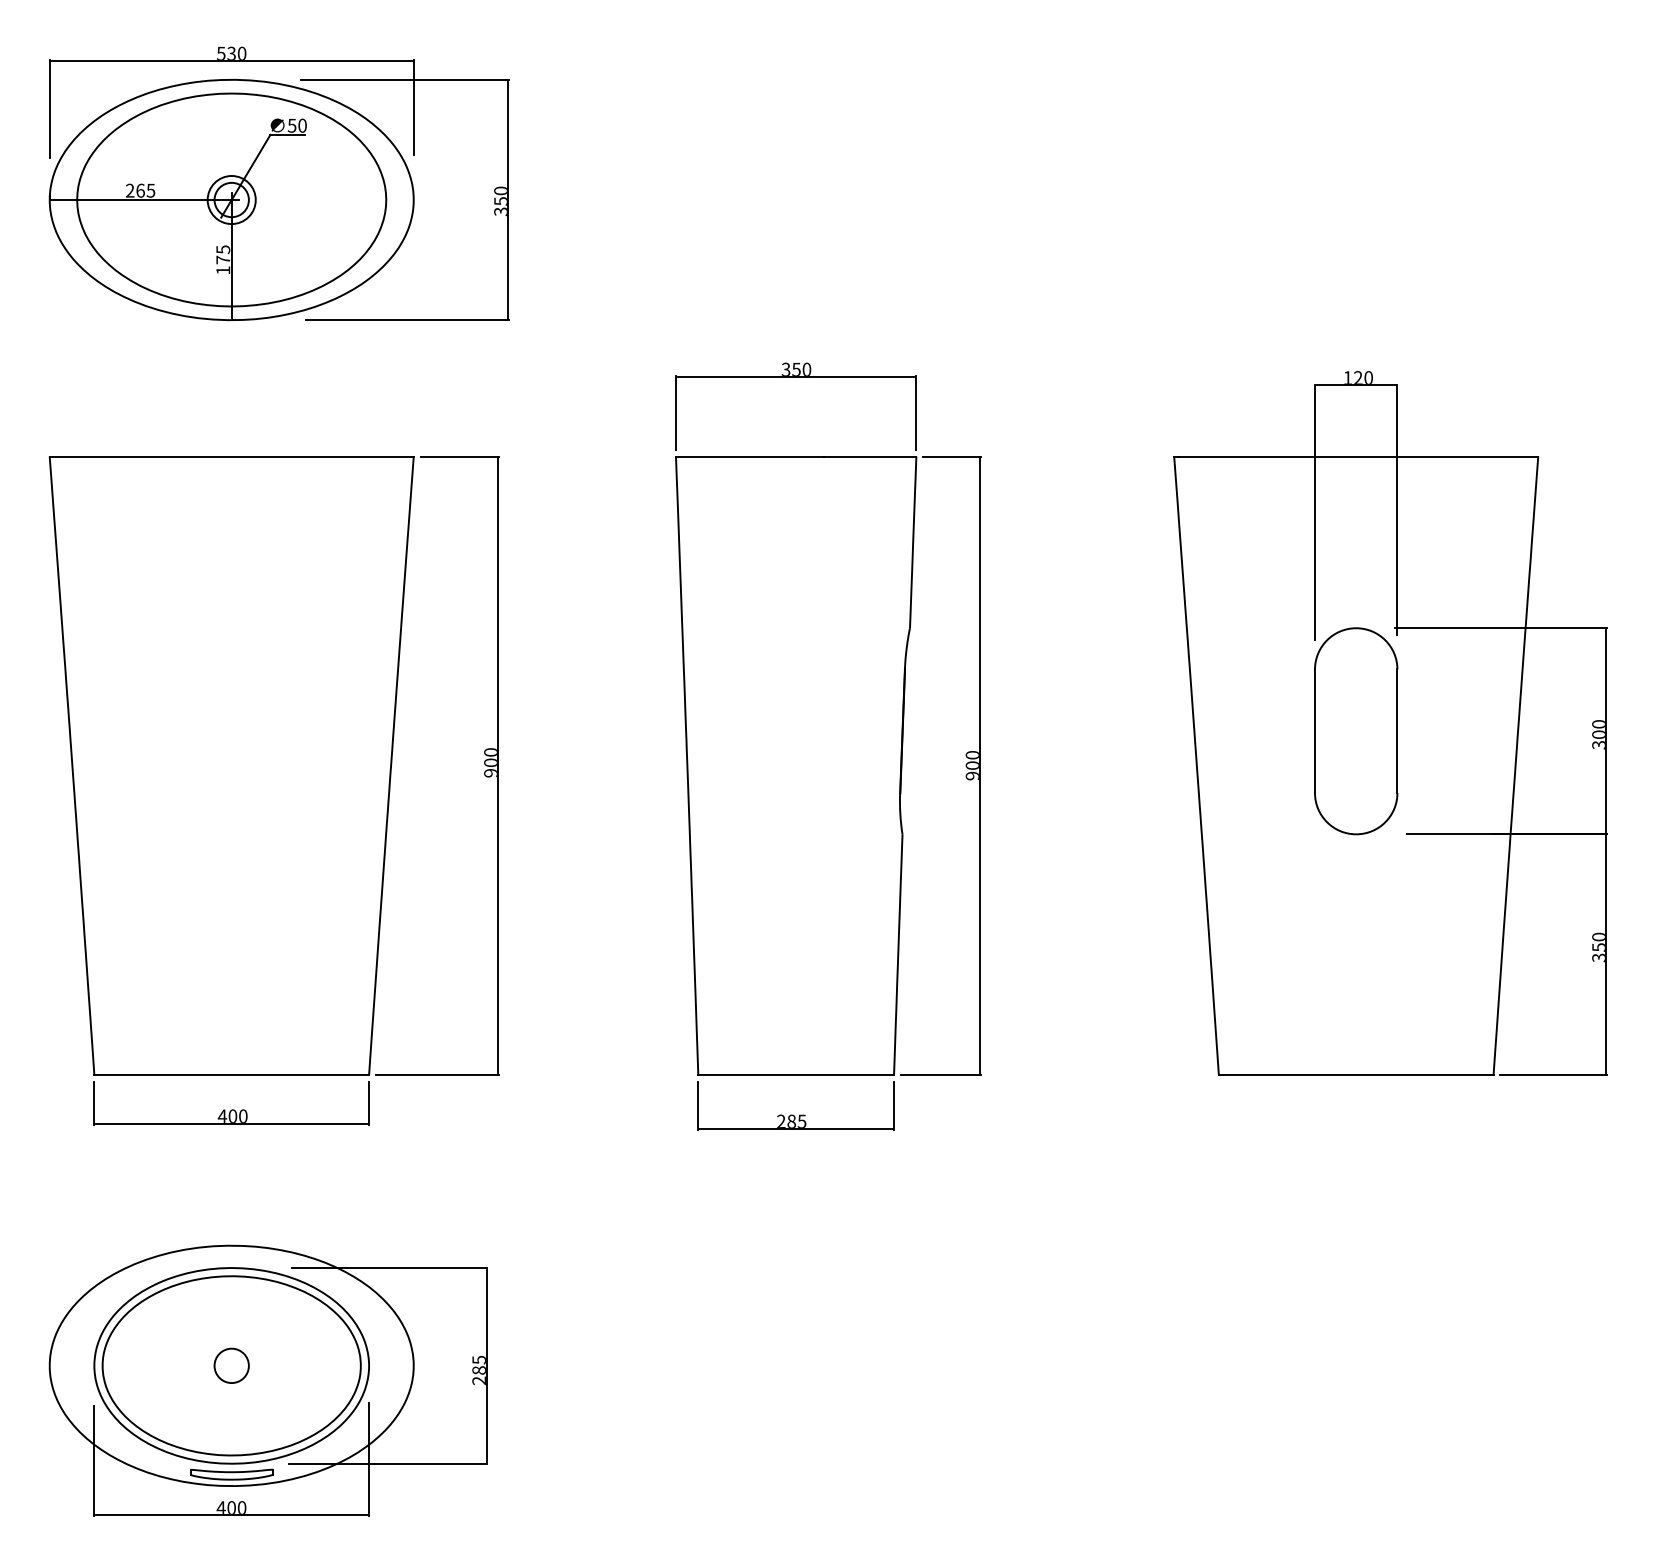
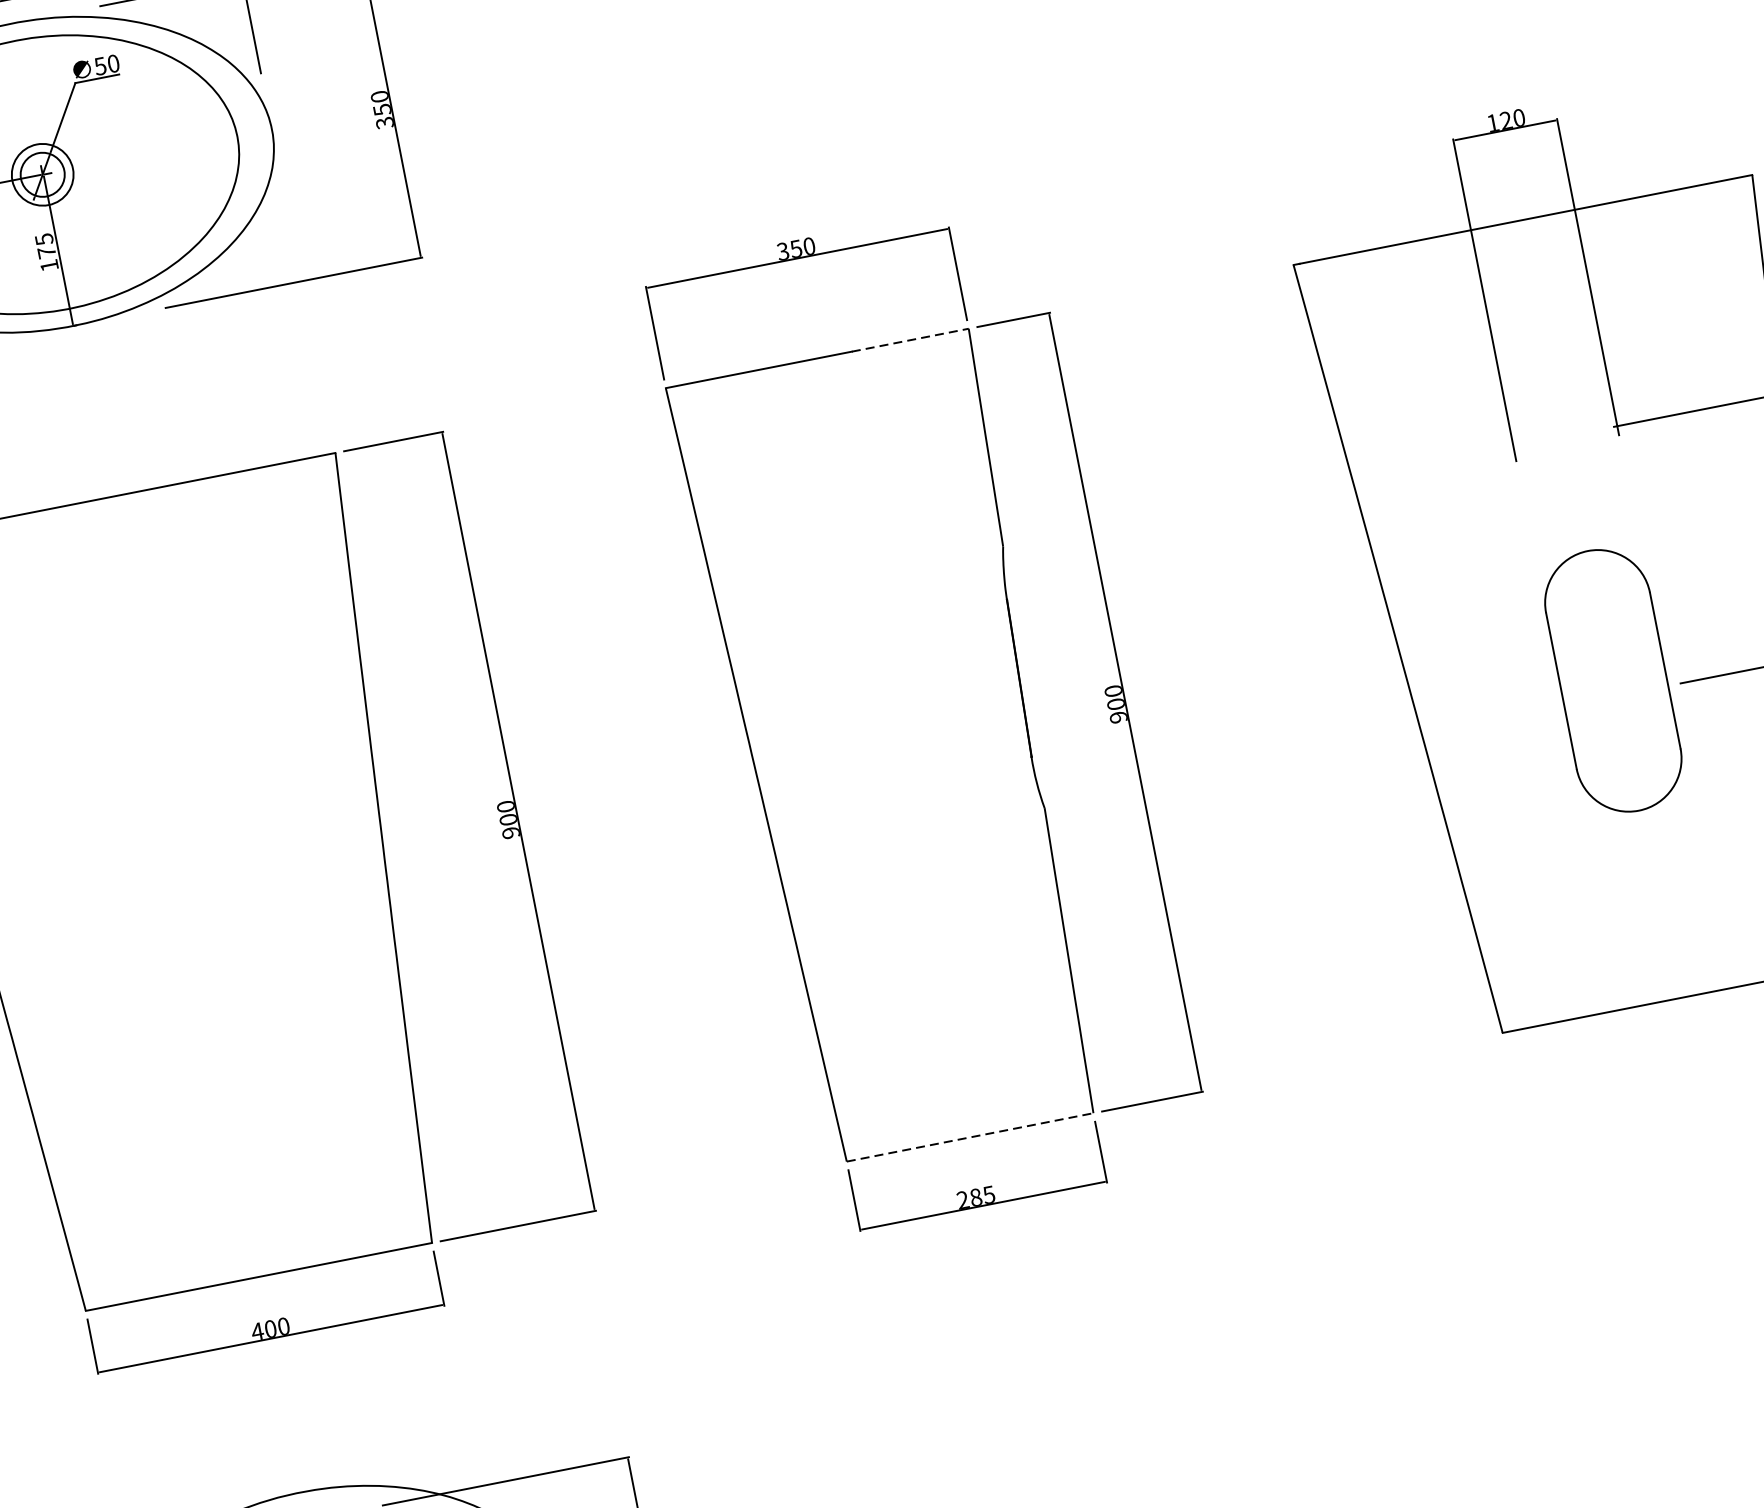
line: (870, 456) -> (910, 340), solid -> dashed
part: (1356, 731) -> (1613, 681), moved
line: (796, 1074) -> (970, 1137), solid -> dashed

